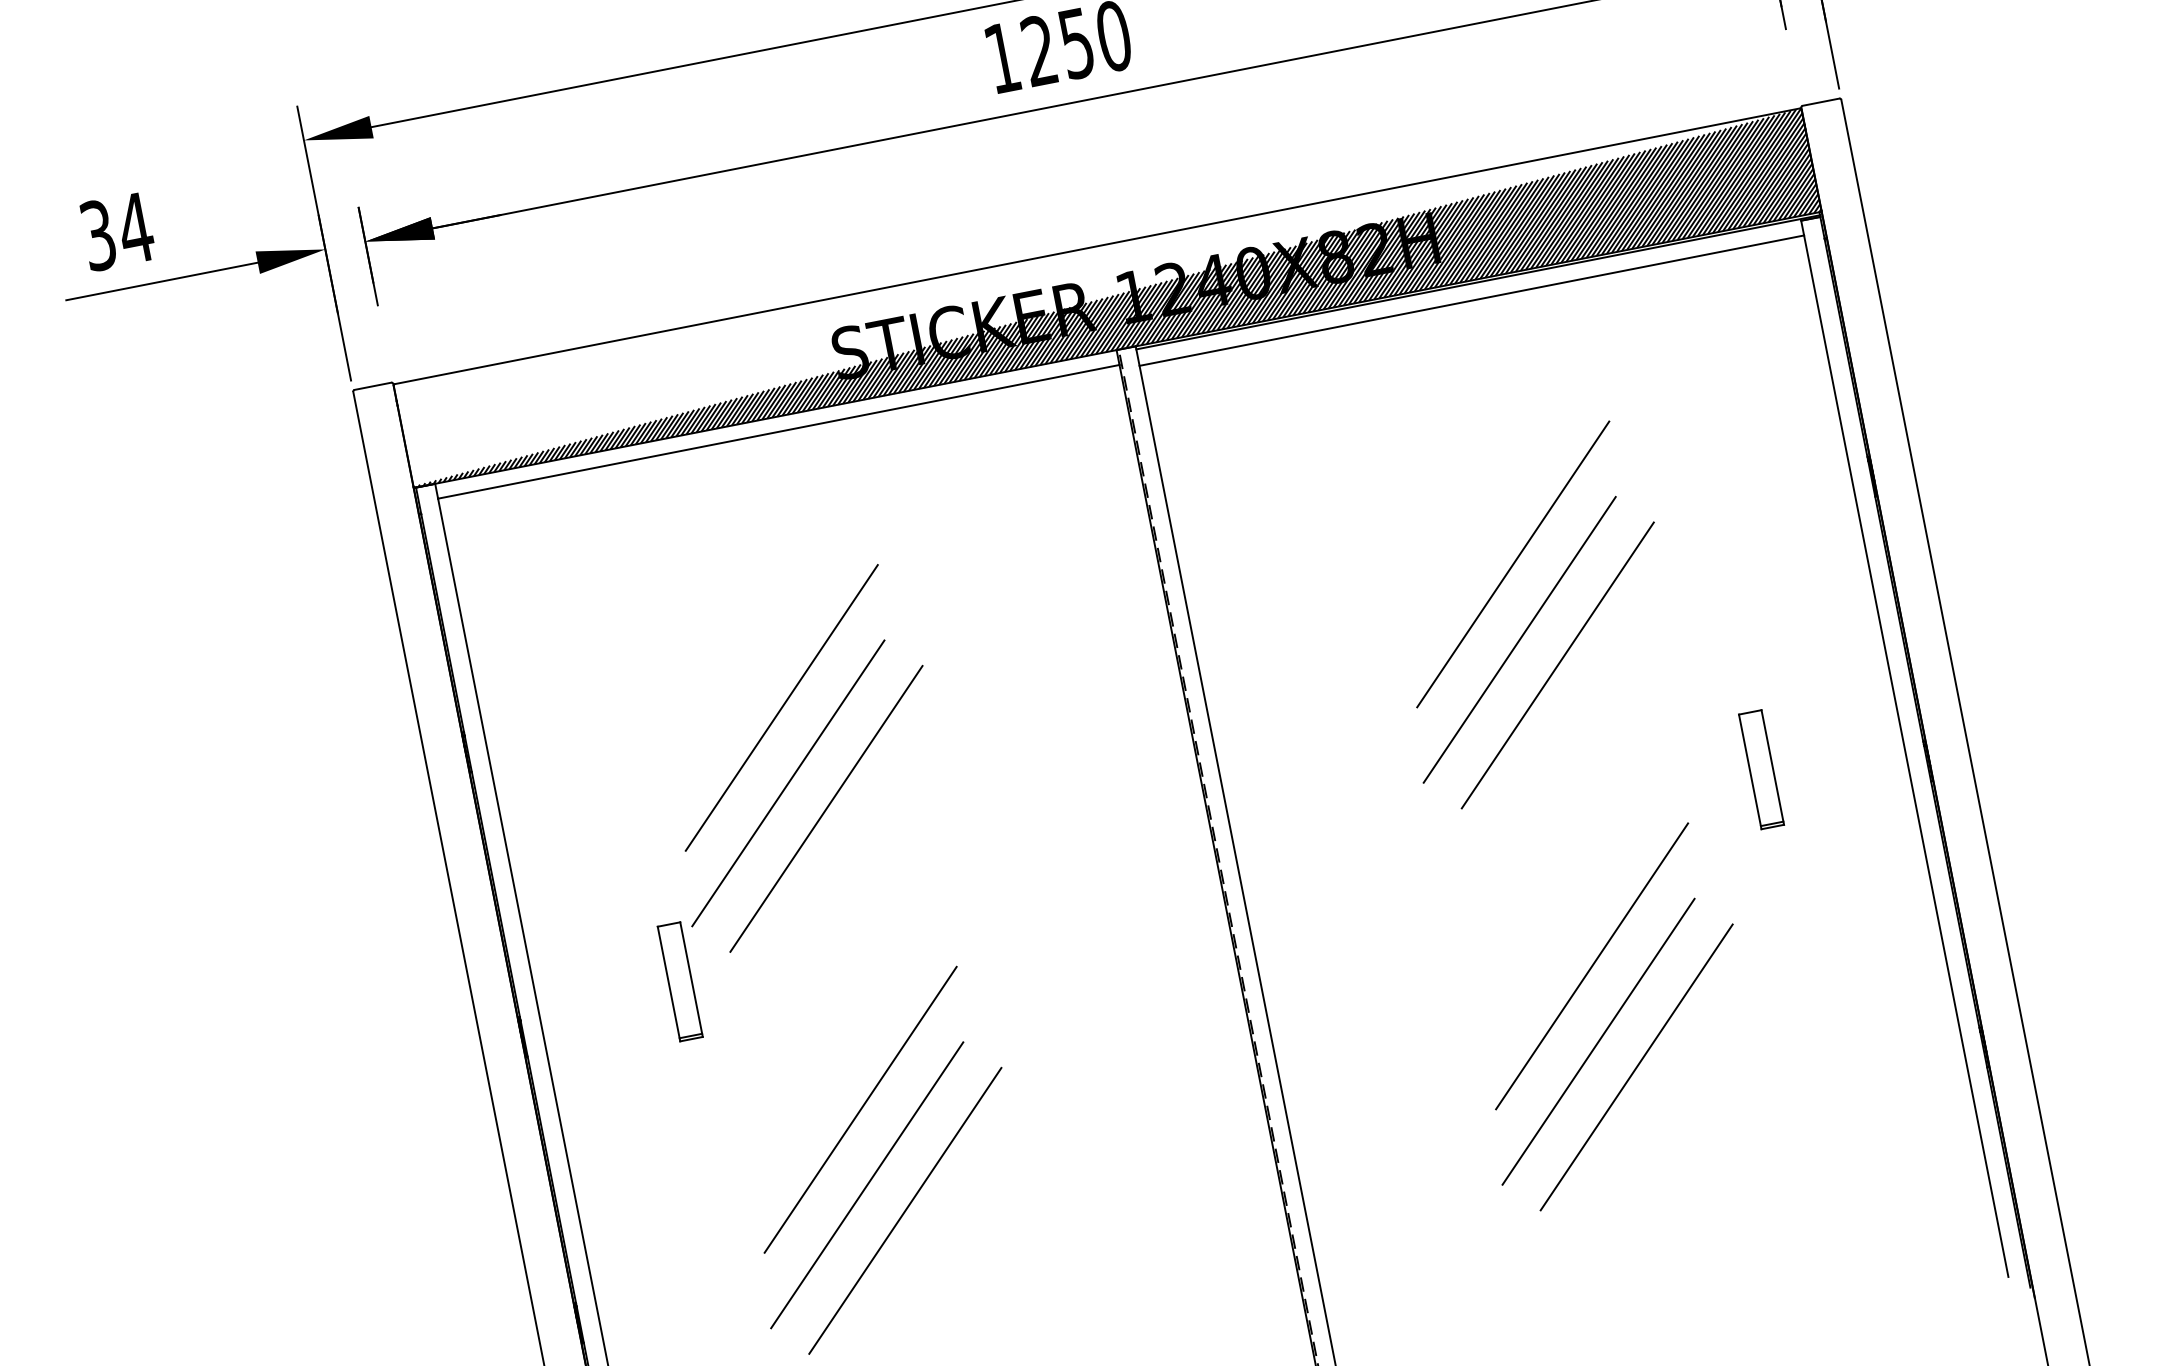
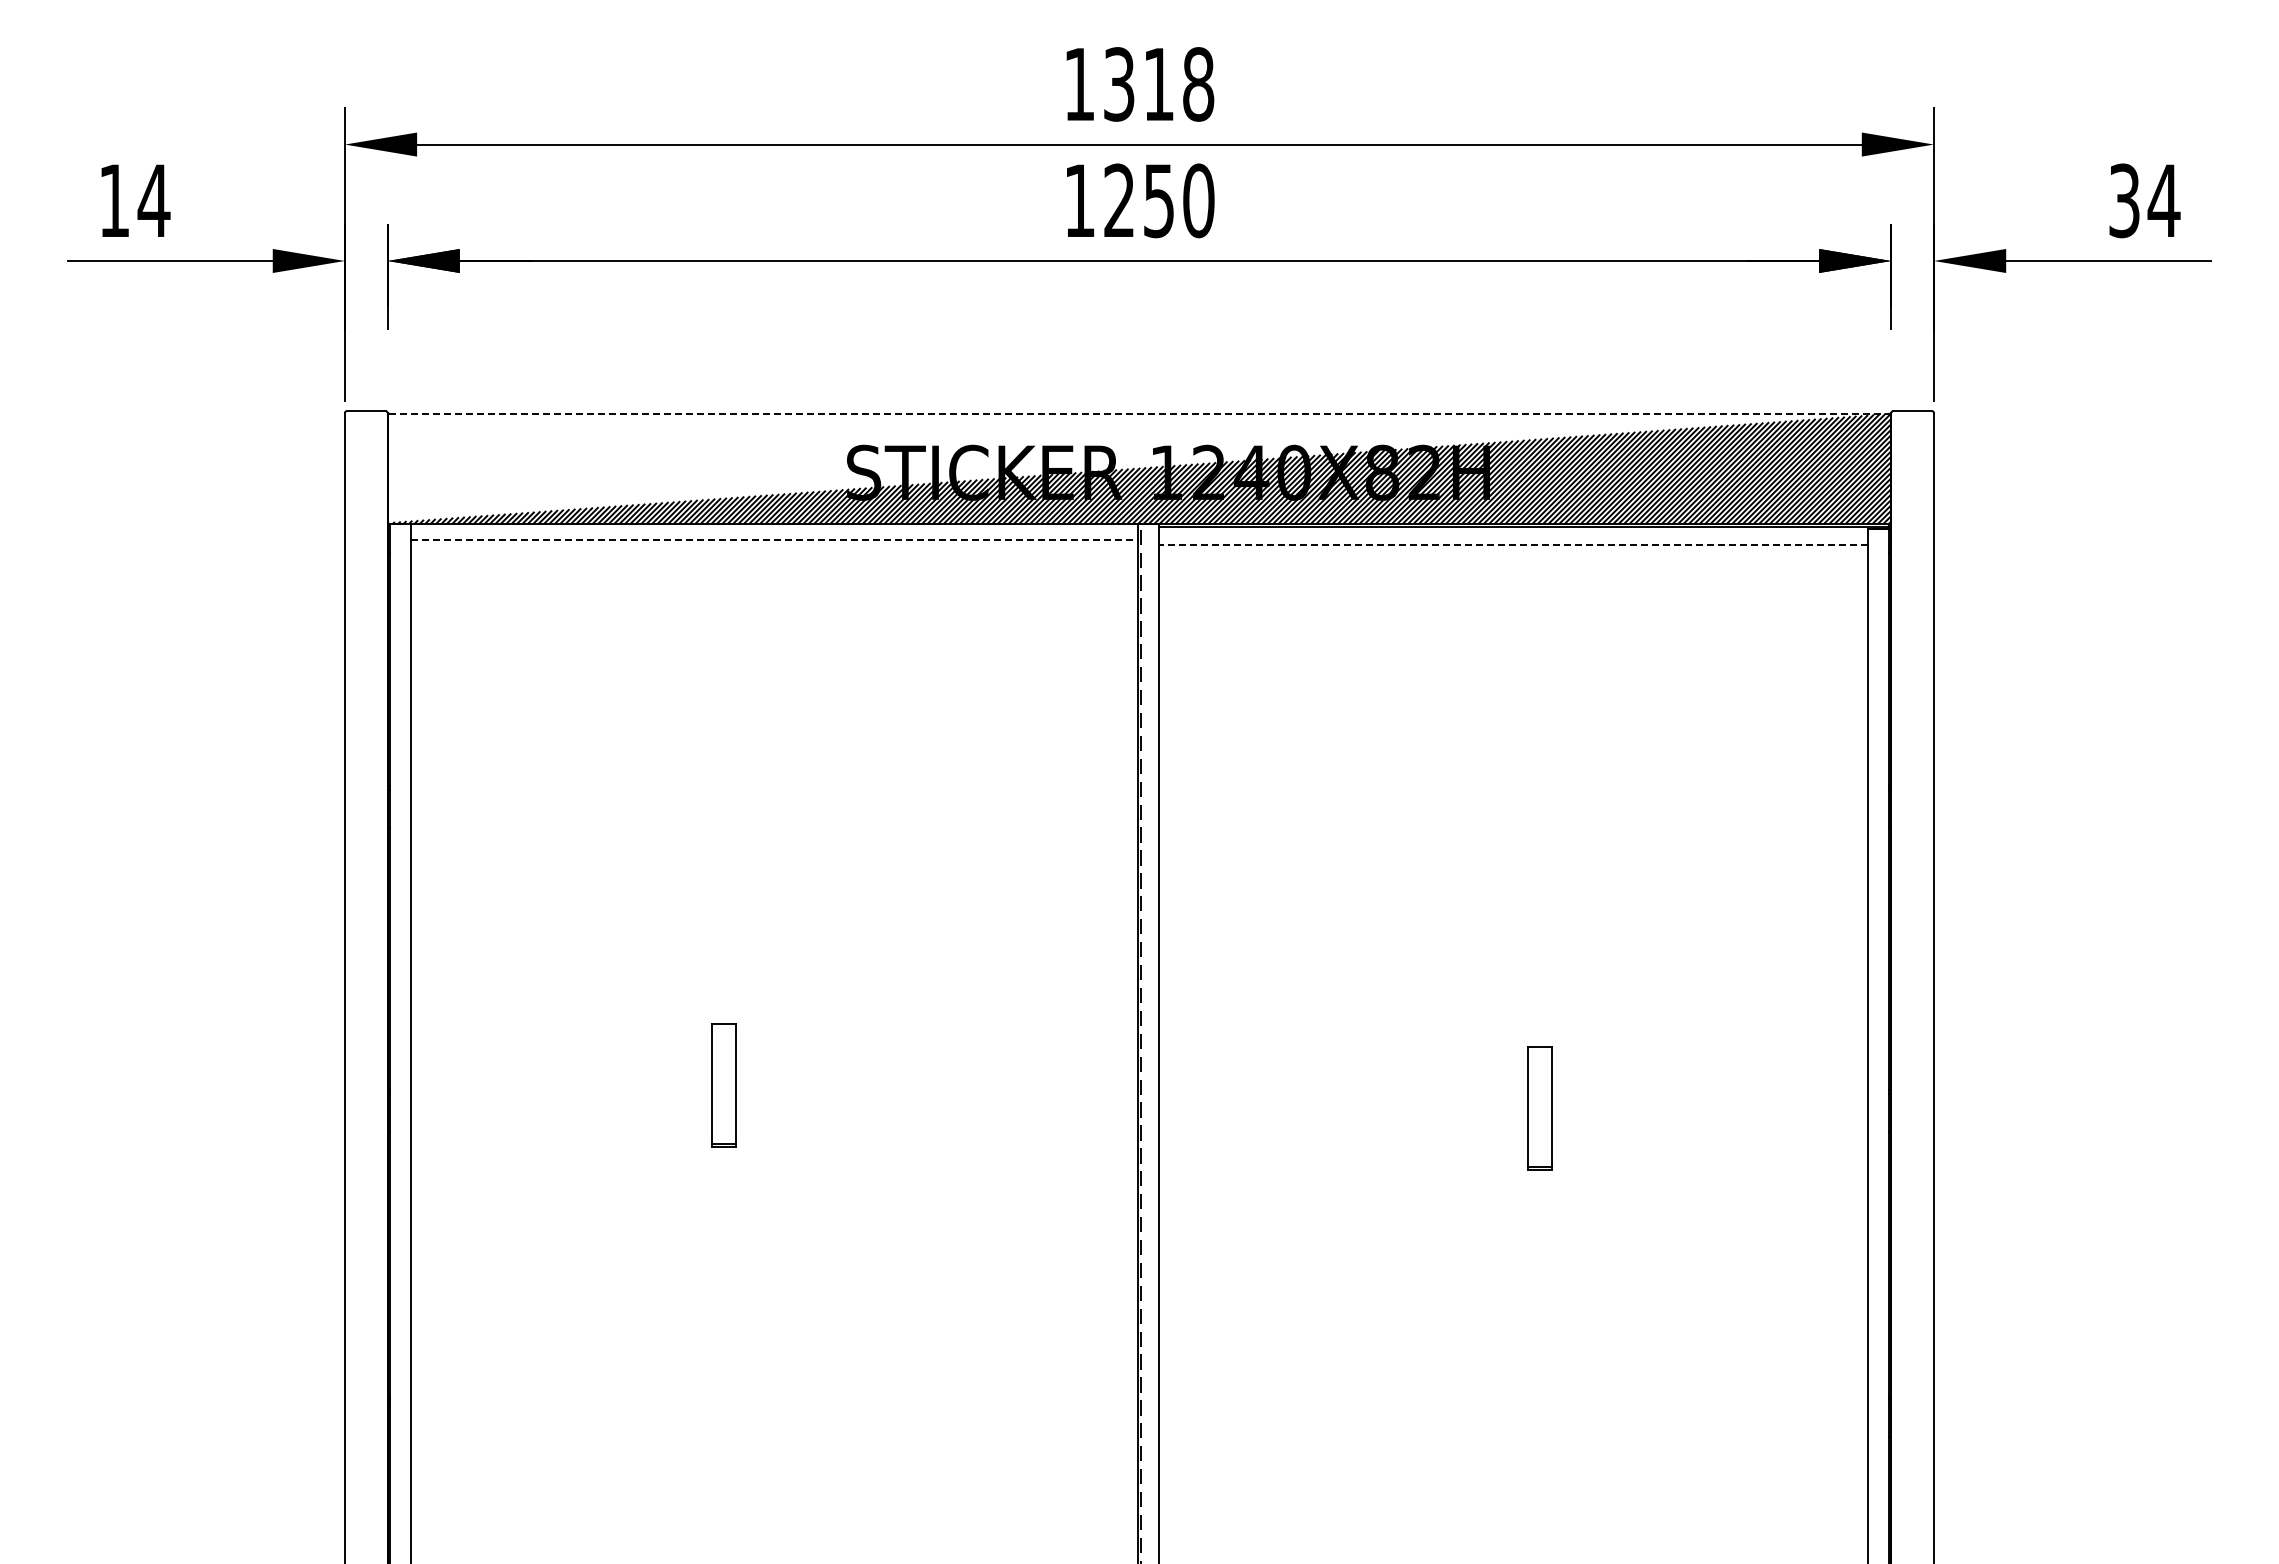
text: (98, 235) -> (114, 200), 34 -> 14
line: (1097, 246) -> (1139, 413), solid -> dashed
line: (1471, 300) -> (1513, 544), solid -> dashed
line: (778, 432) -> (774, 540), solid -> dashed
line: (1512, 564) -> (1502, 824), removed
line: (1518, 639) -> (1493, 902), removed
line: (1557, 665) -> (1527, 937), removed
line: (781, 707) -> (721, 824), removed
part: (1761, 769) -> (1539, 1108), moved
line: (787, 782) -> (712, 902), removed
line: (825, 809) -> (746, 937), removed
line: (1591, 966) -> (1502, 1253), removed
part: (679, 981) -> (723, 1085), moved
line: (1597, 1041) -> (1493, 1332), removed
line: (1635, 1067) -> (1527, 1366), removed
line: (860, 1109) -> (721, 1253), removed
line: (866, 1185) -> (712, 1332), removed
line: (904, 1210) -> (746, 1366), removed

